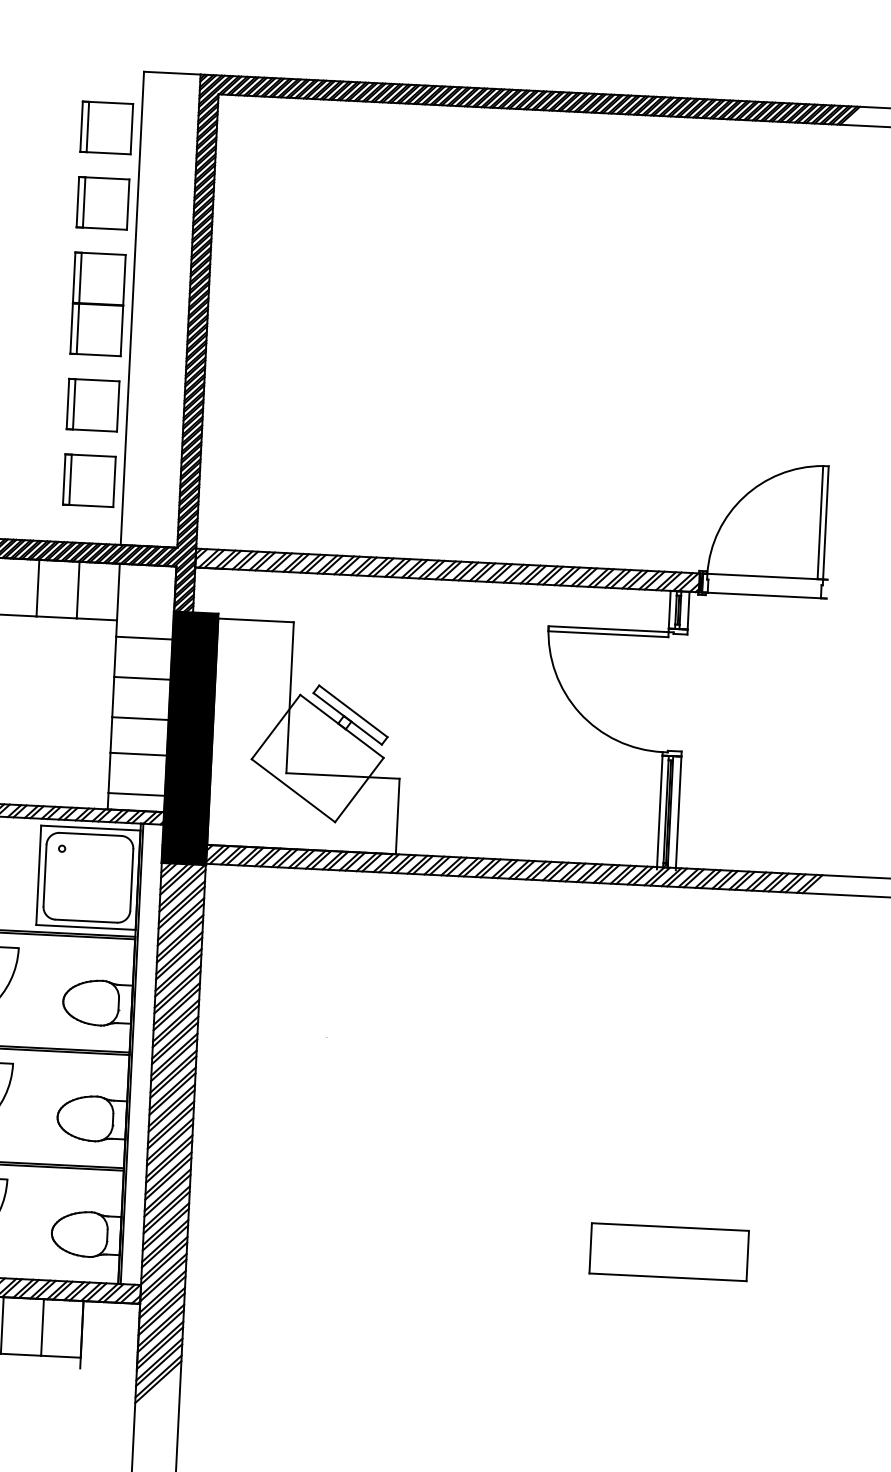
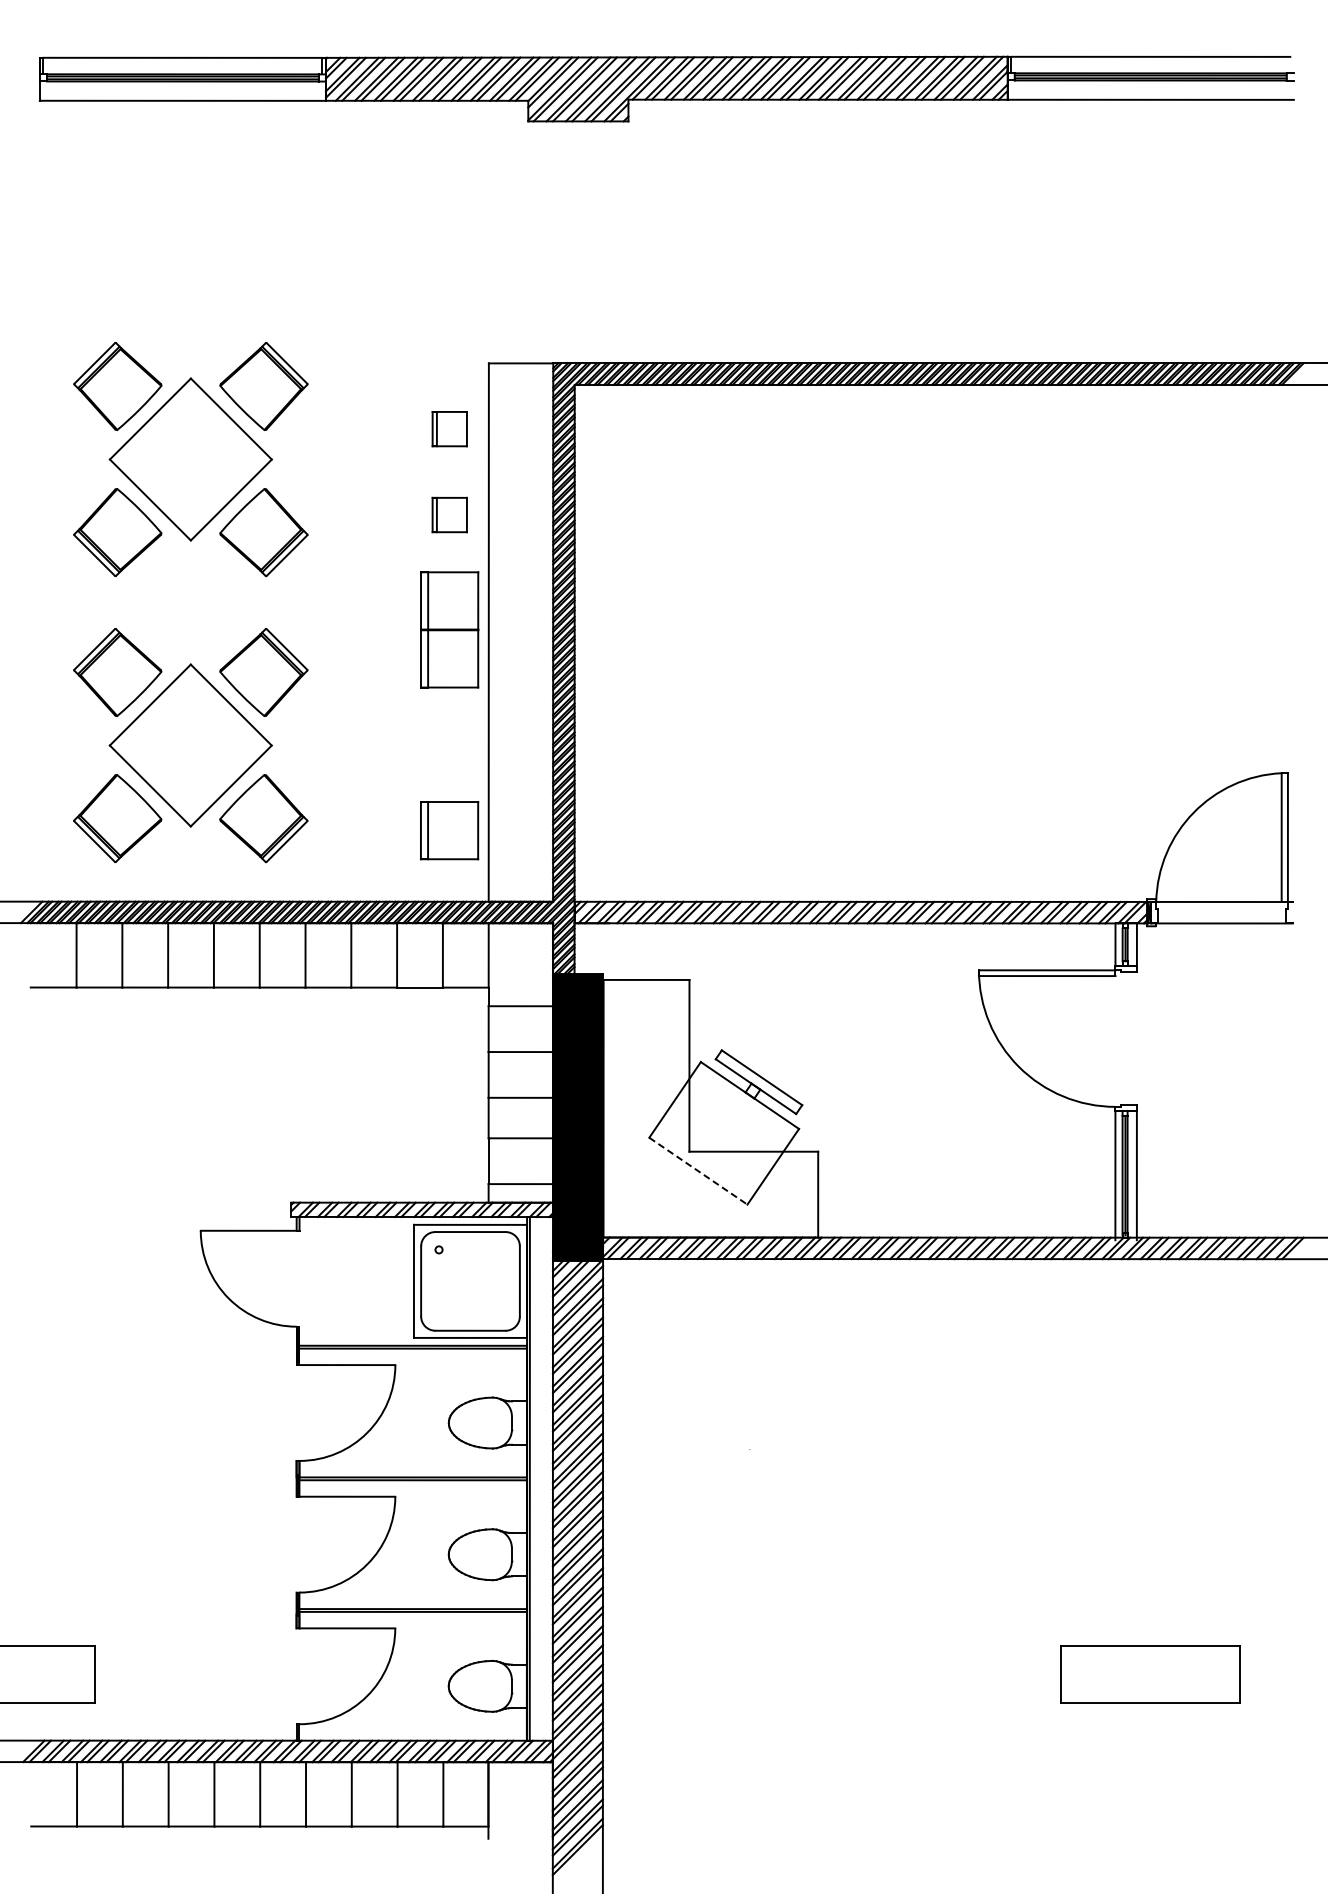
part: (106, 127) -> (449, 428), size x0.6
part: (102, 202) -> (449, 514), size x0.6
part: (93, 405) -> (449, 744), removed
line: (293, 791) -> (698, 1171), solid -> dashed

